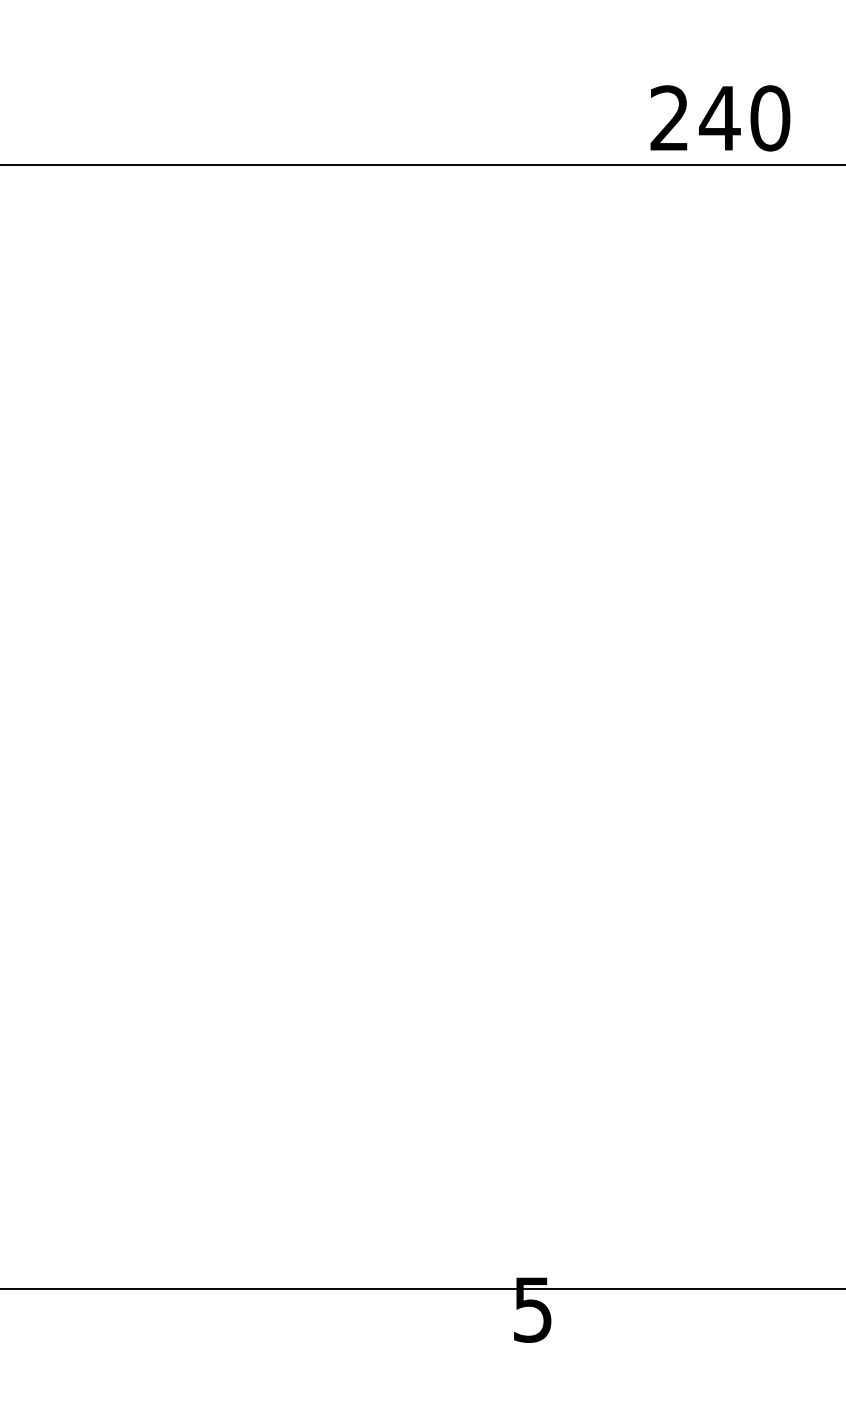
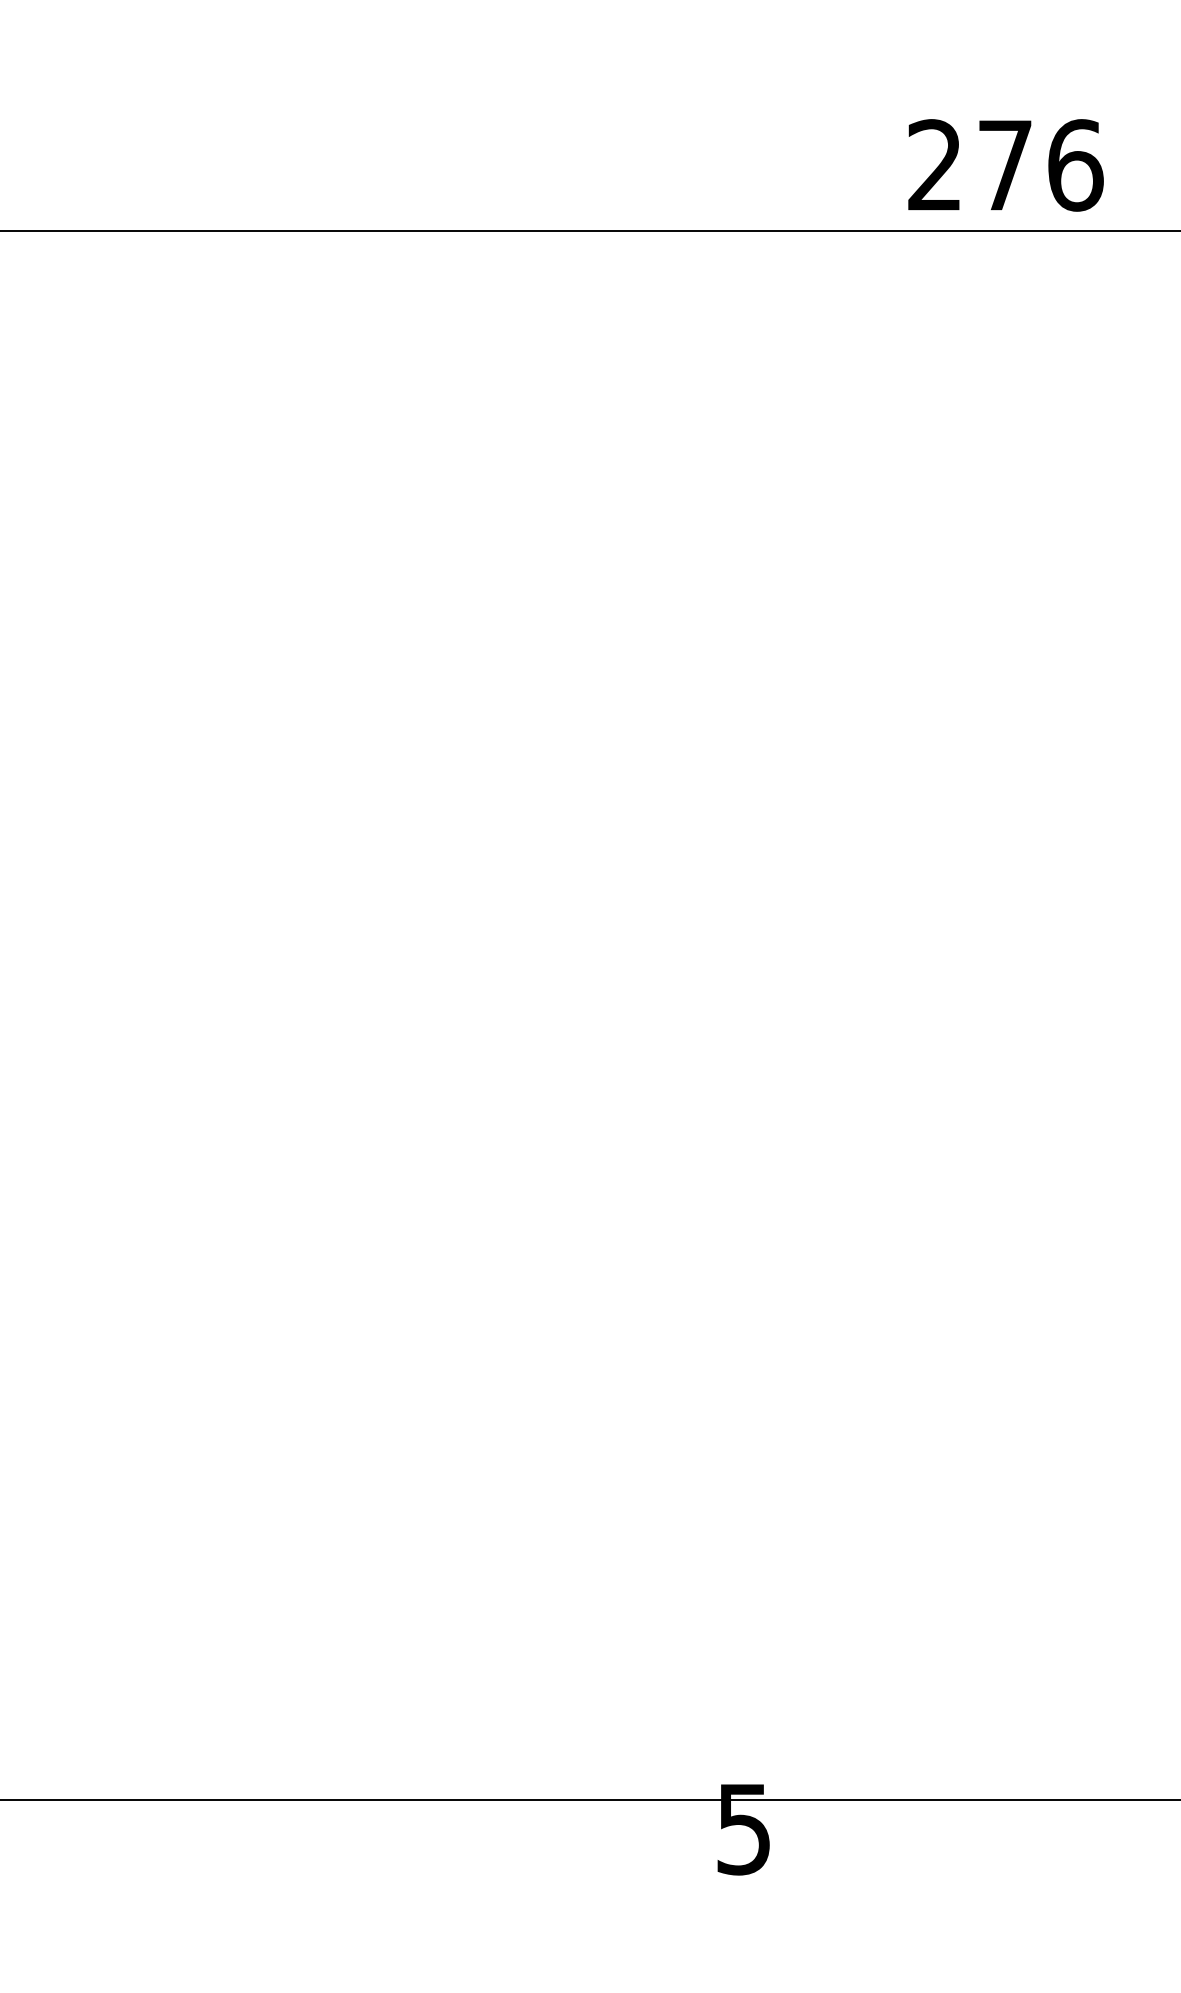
text: (744, 118) -> (1039, 165), 240 -> 276

